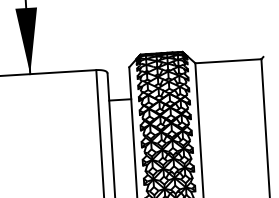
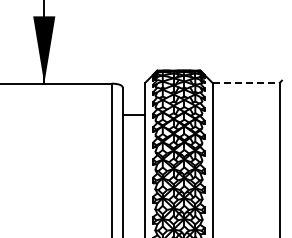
line: (228, 60) -> (246, 82), solid -> dashed

